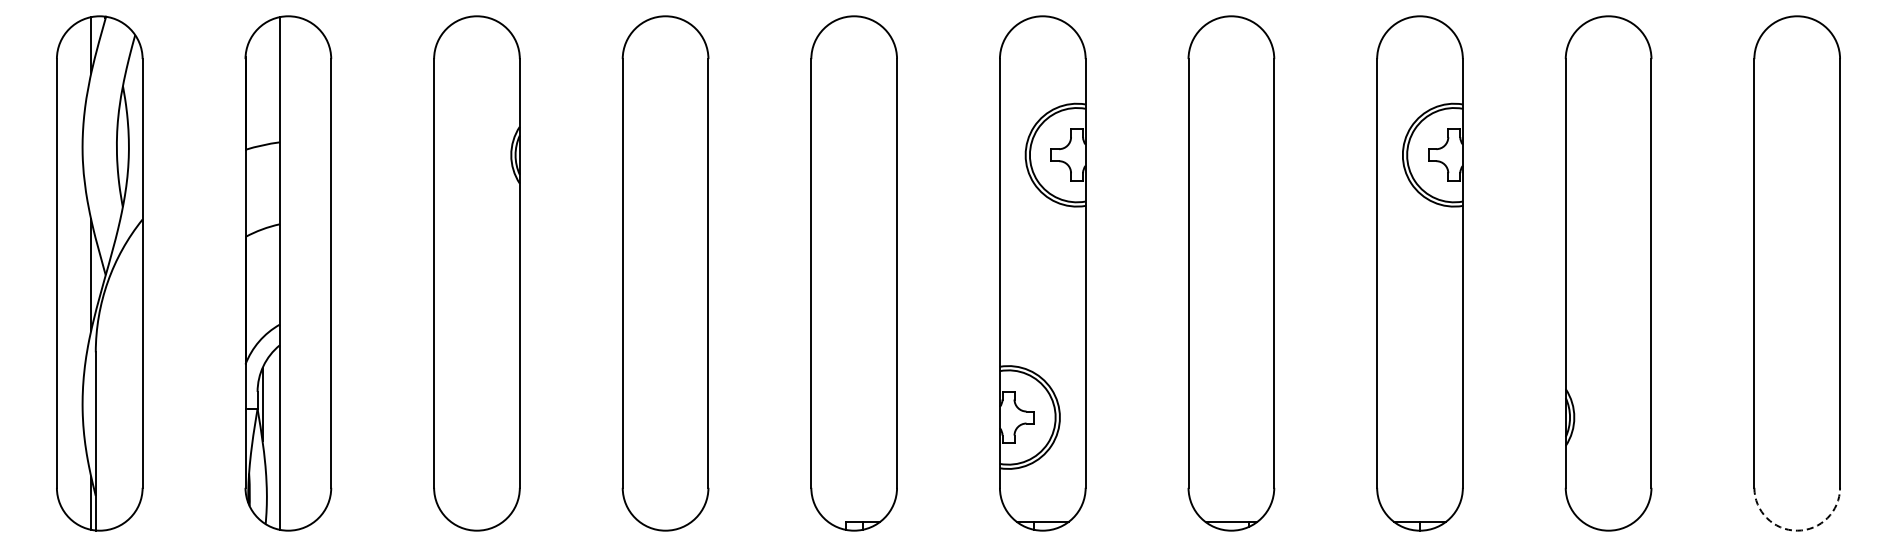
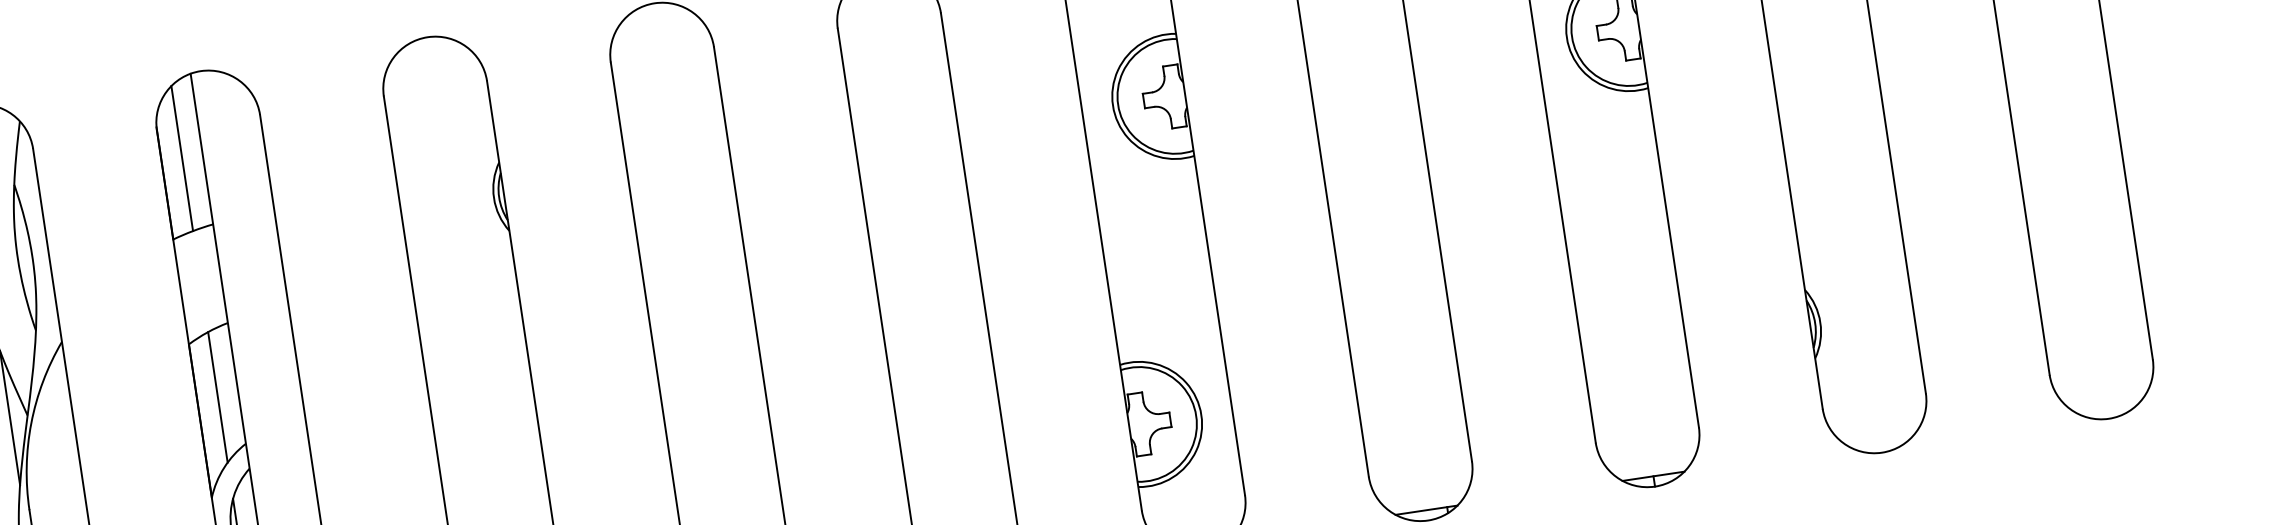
line: (262, 84) -> (181, 157), added
line: (262, 283) -> (217, 397), added
arc: (1797, 530) -> (2109, 418), dashed -> solid

